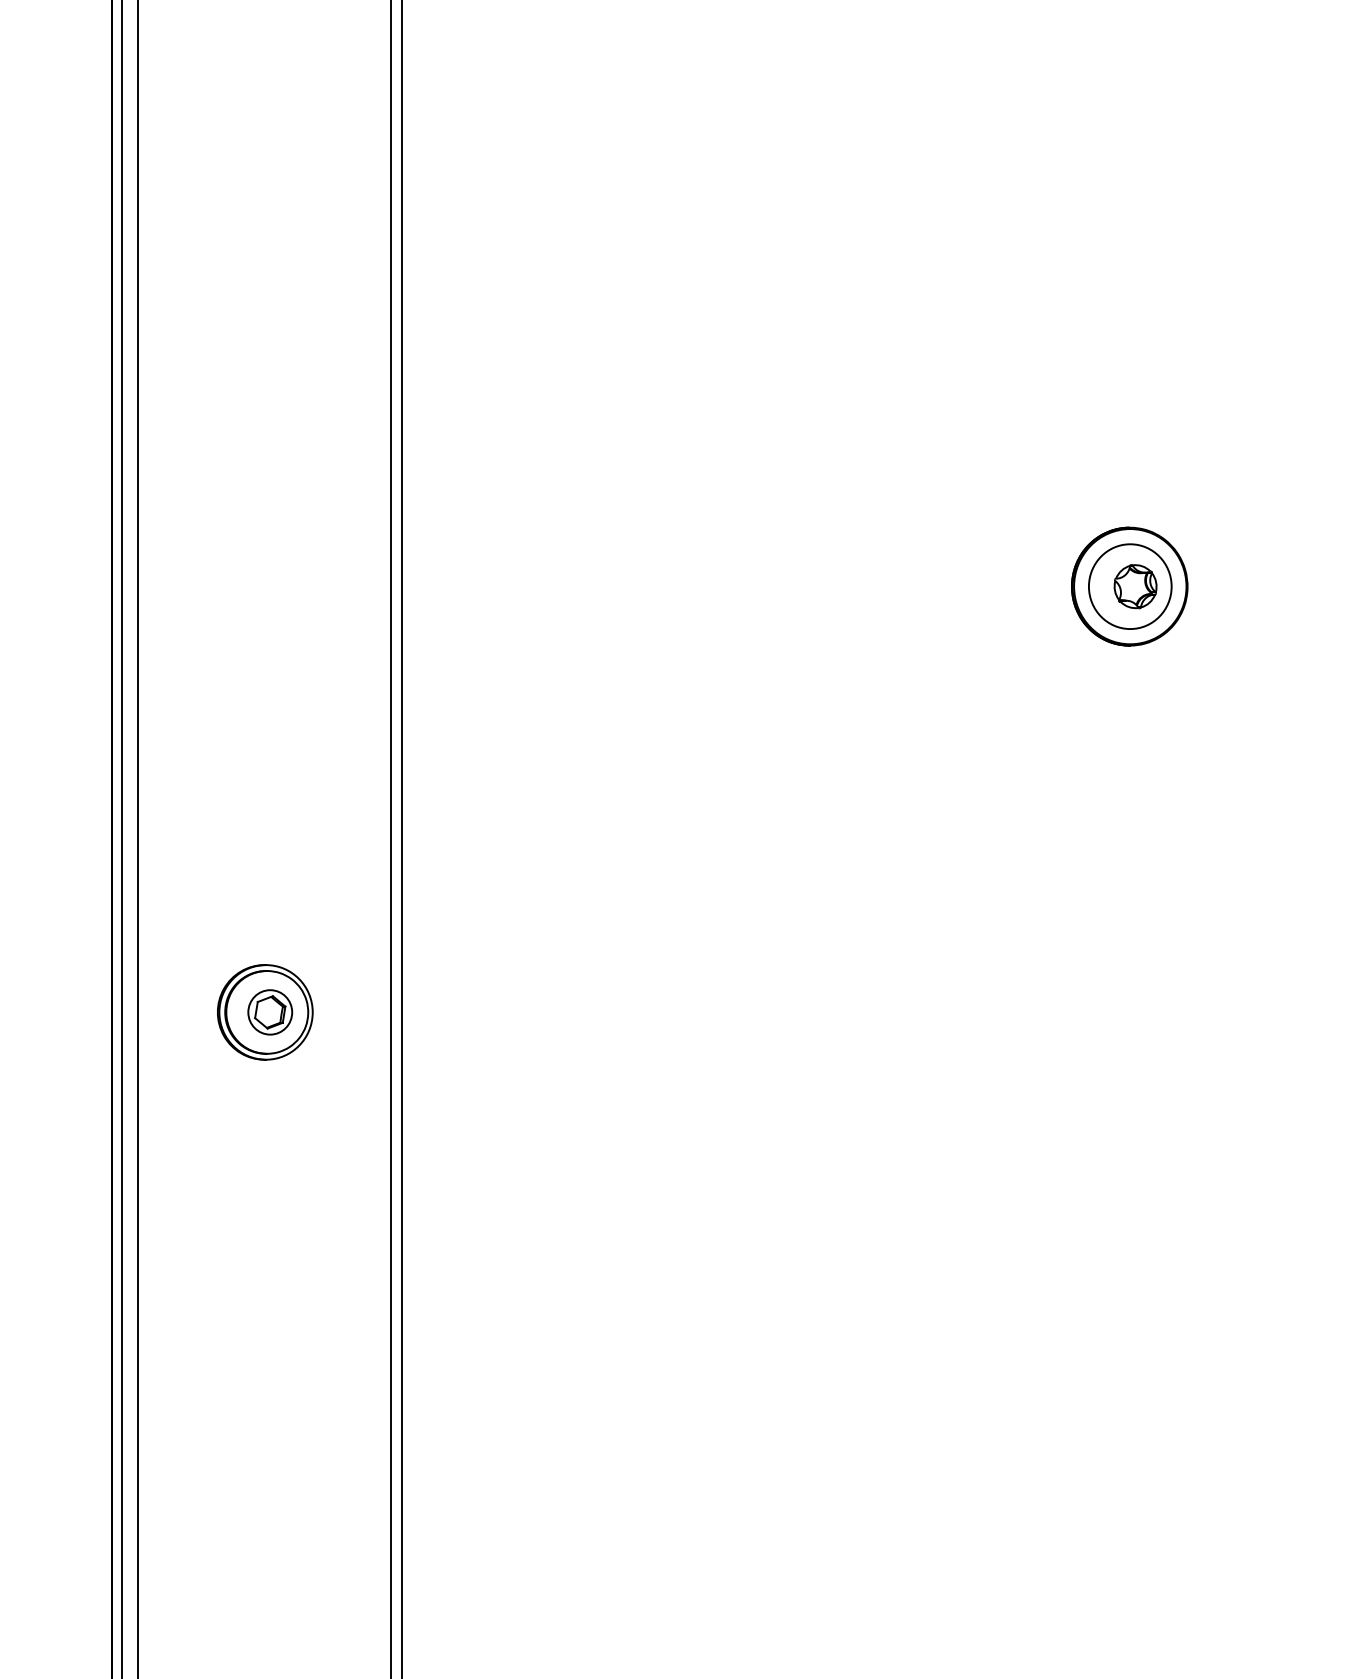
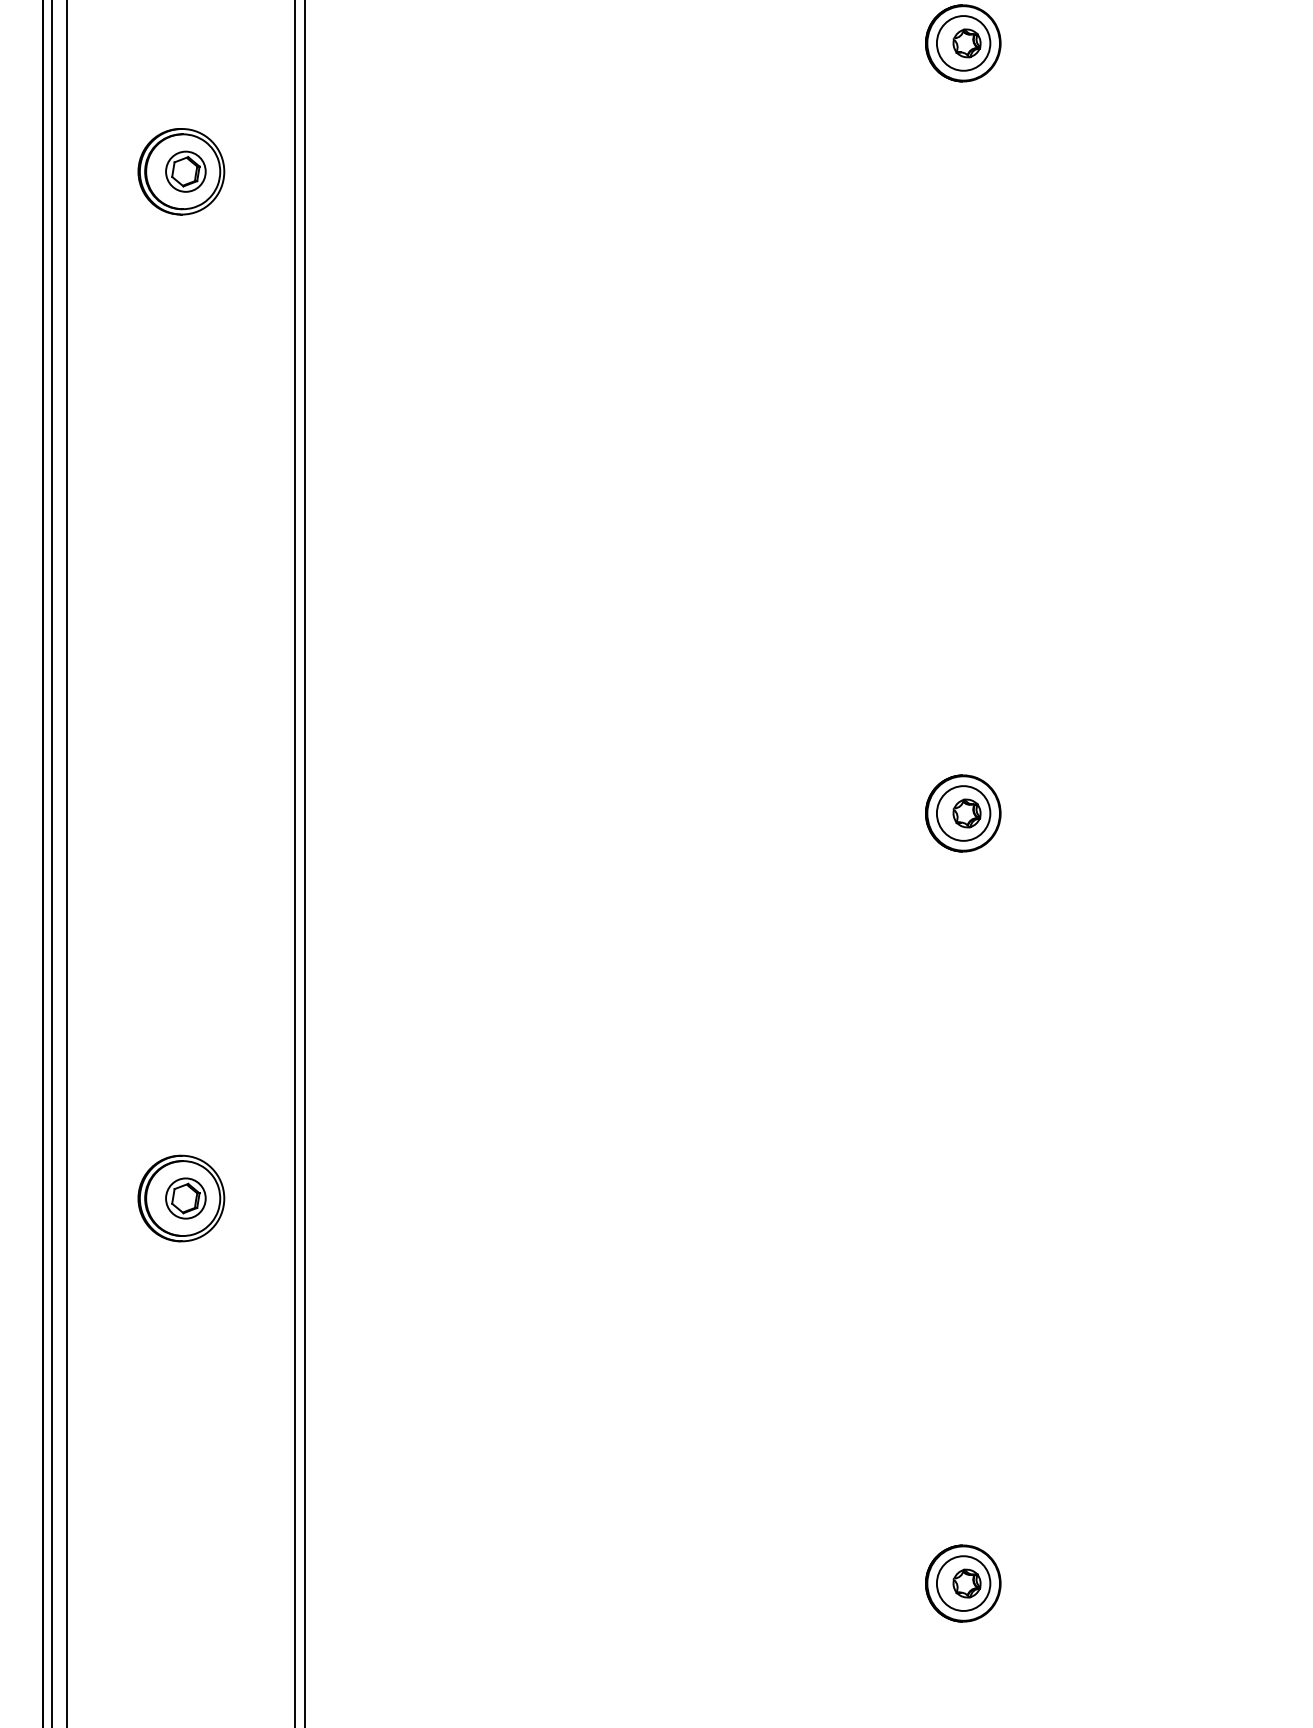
part: (1130, 586) -> (963, 813), size x0.71
part: (1130, 1438) -> (963, 1583), added

